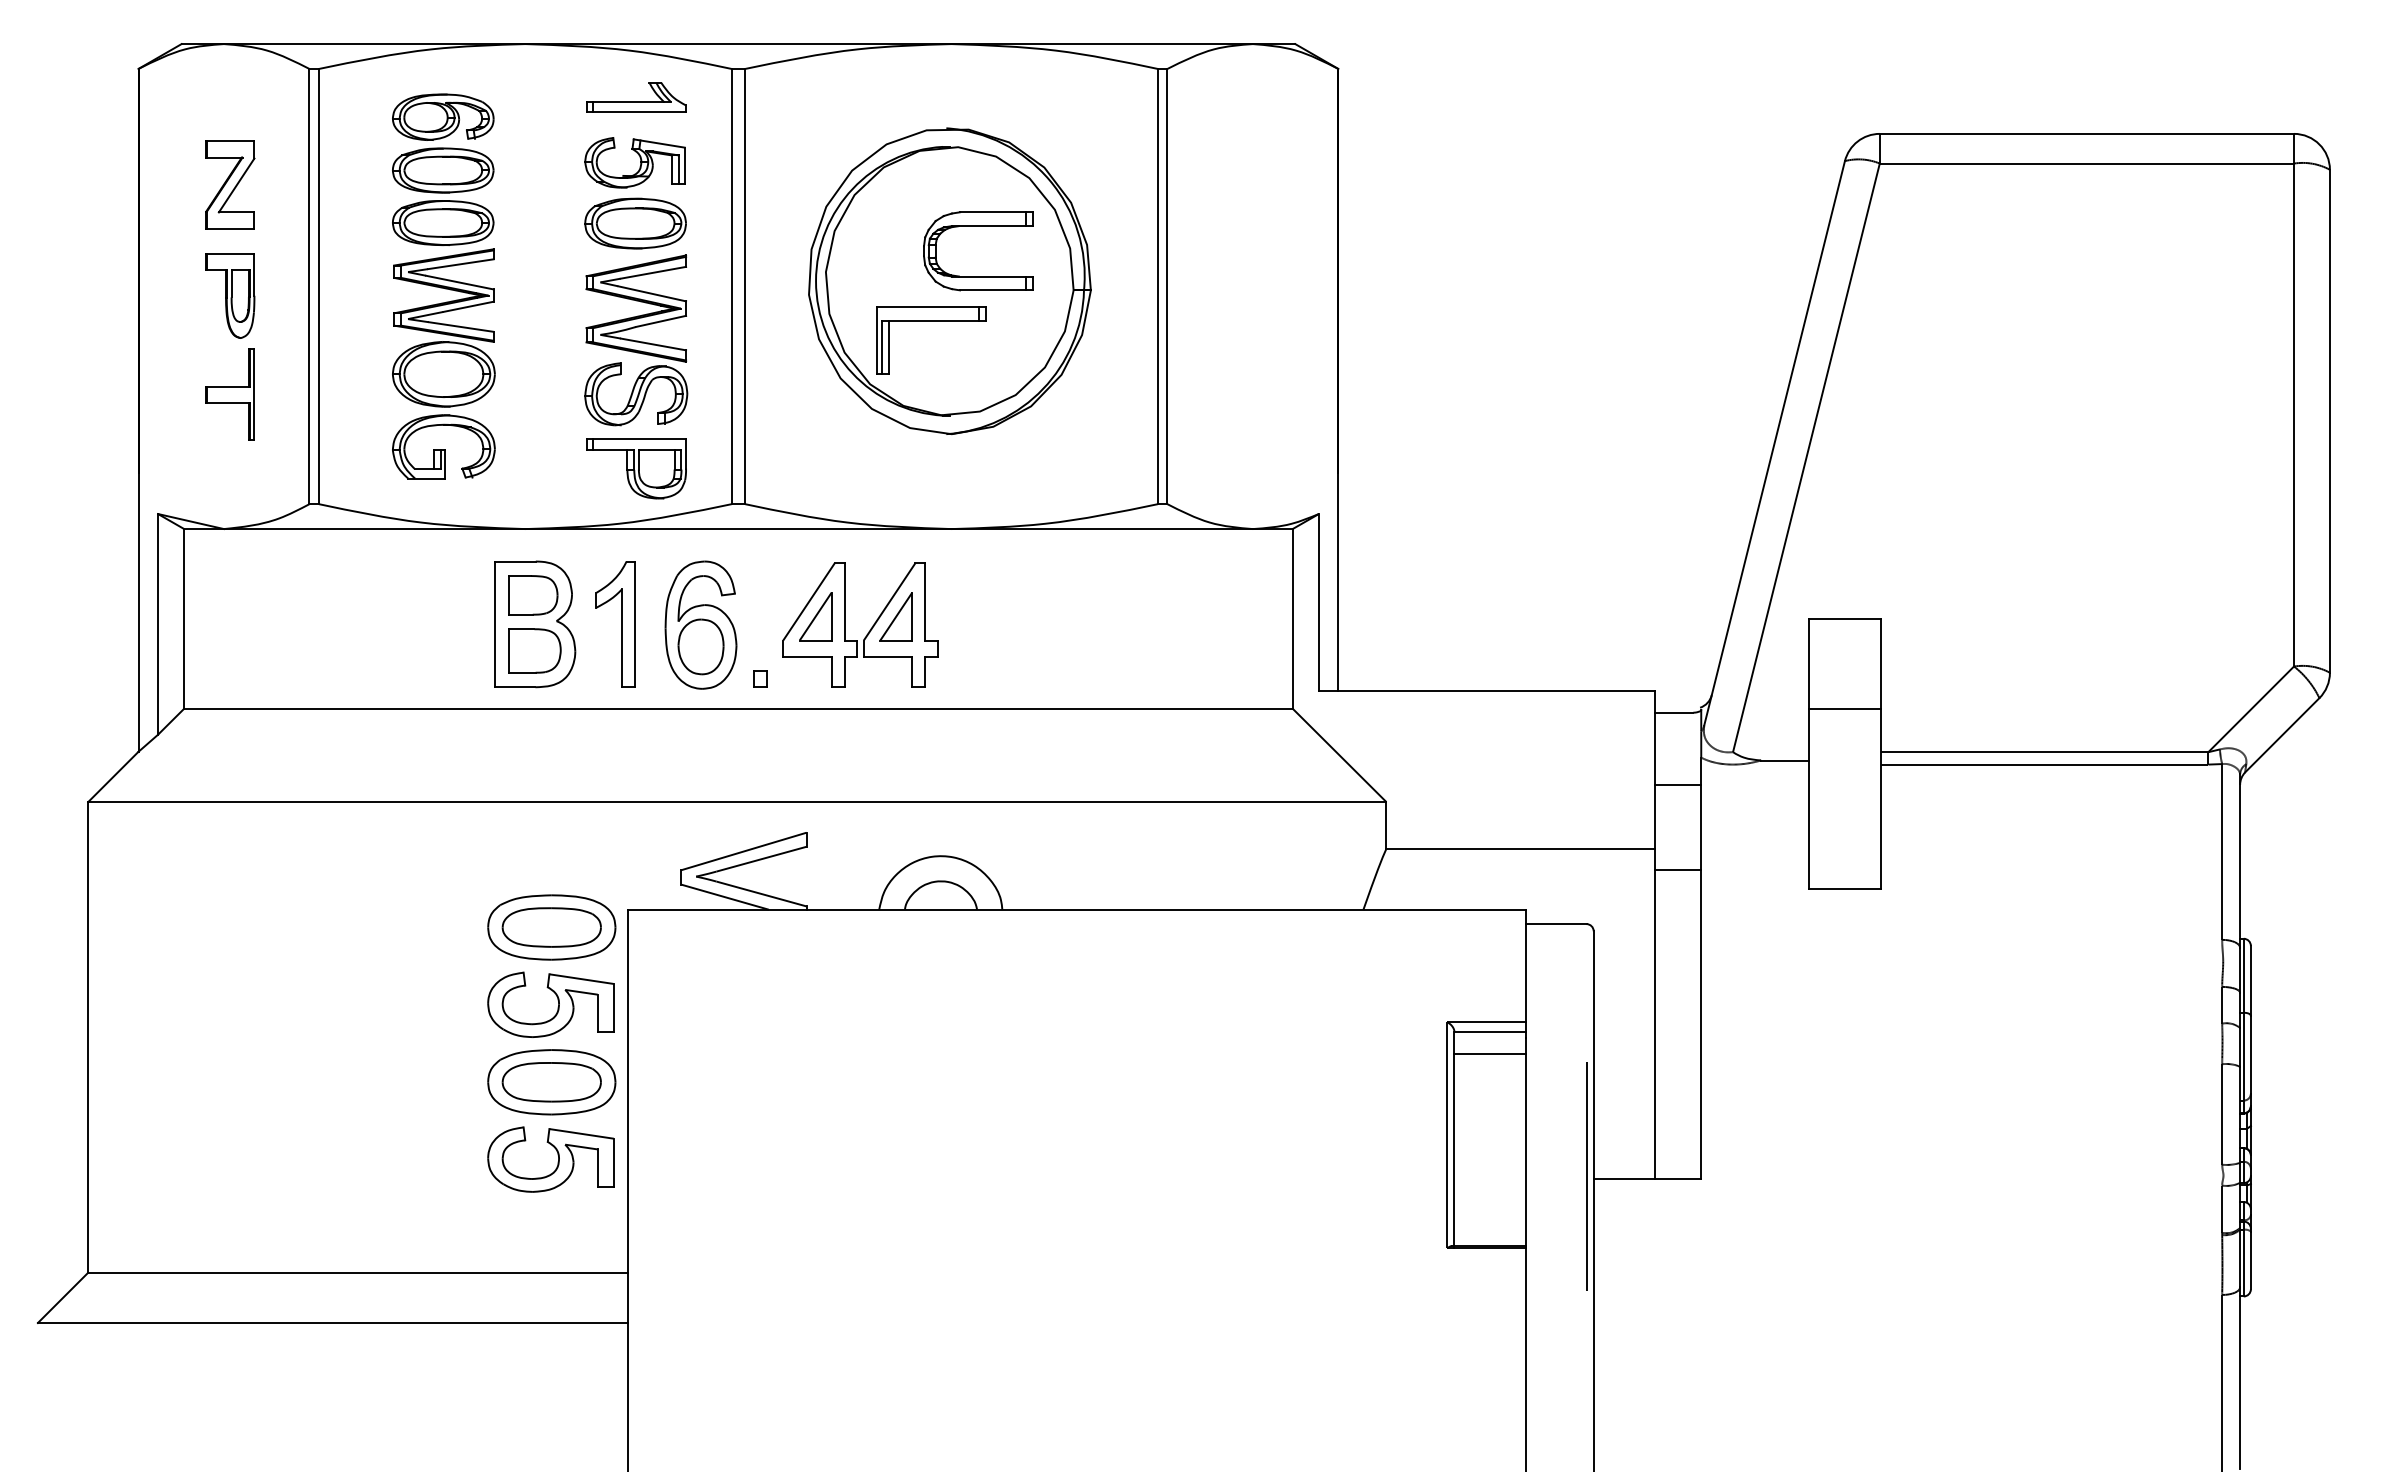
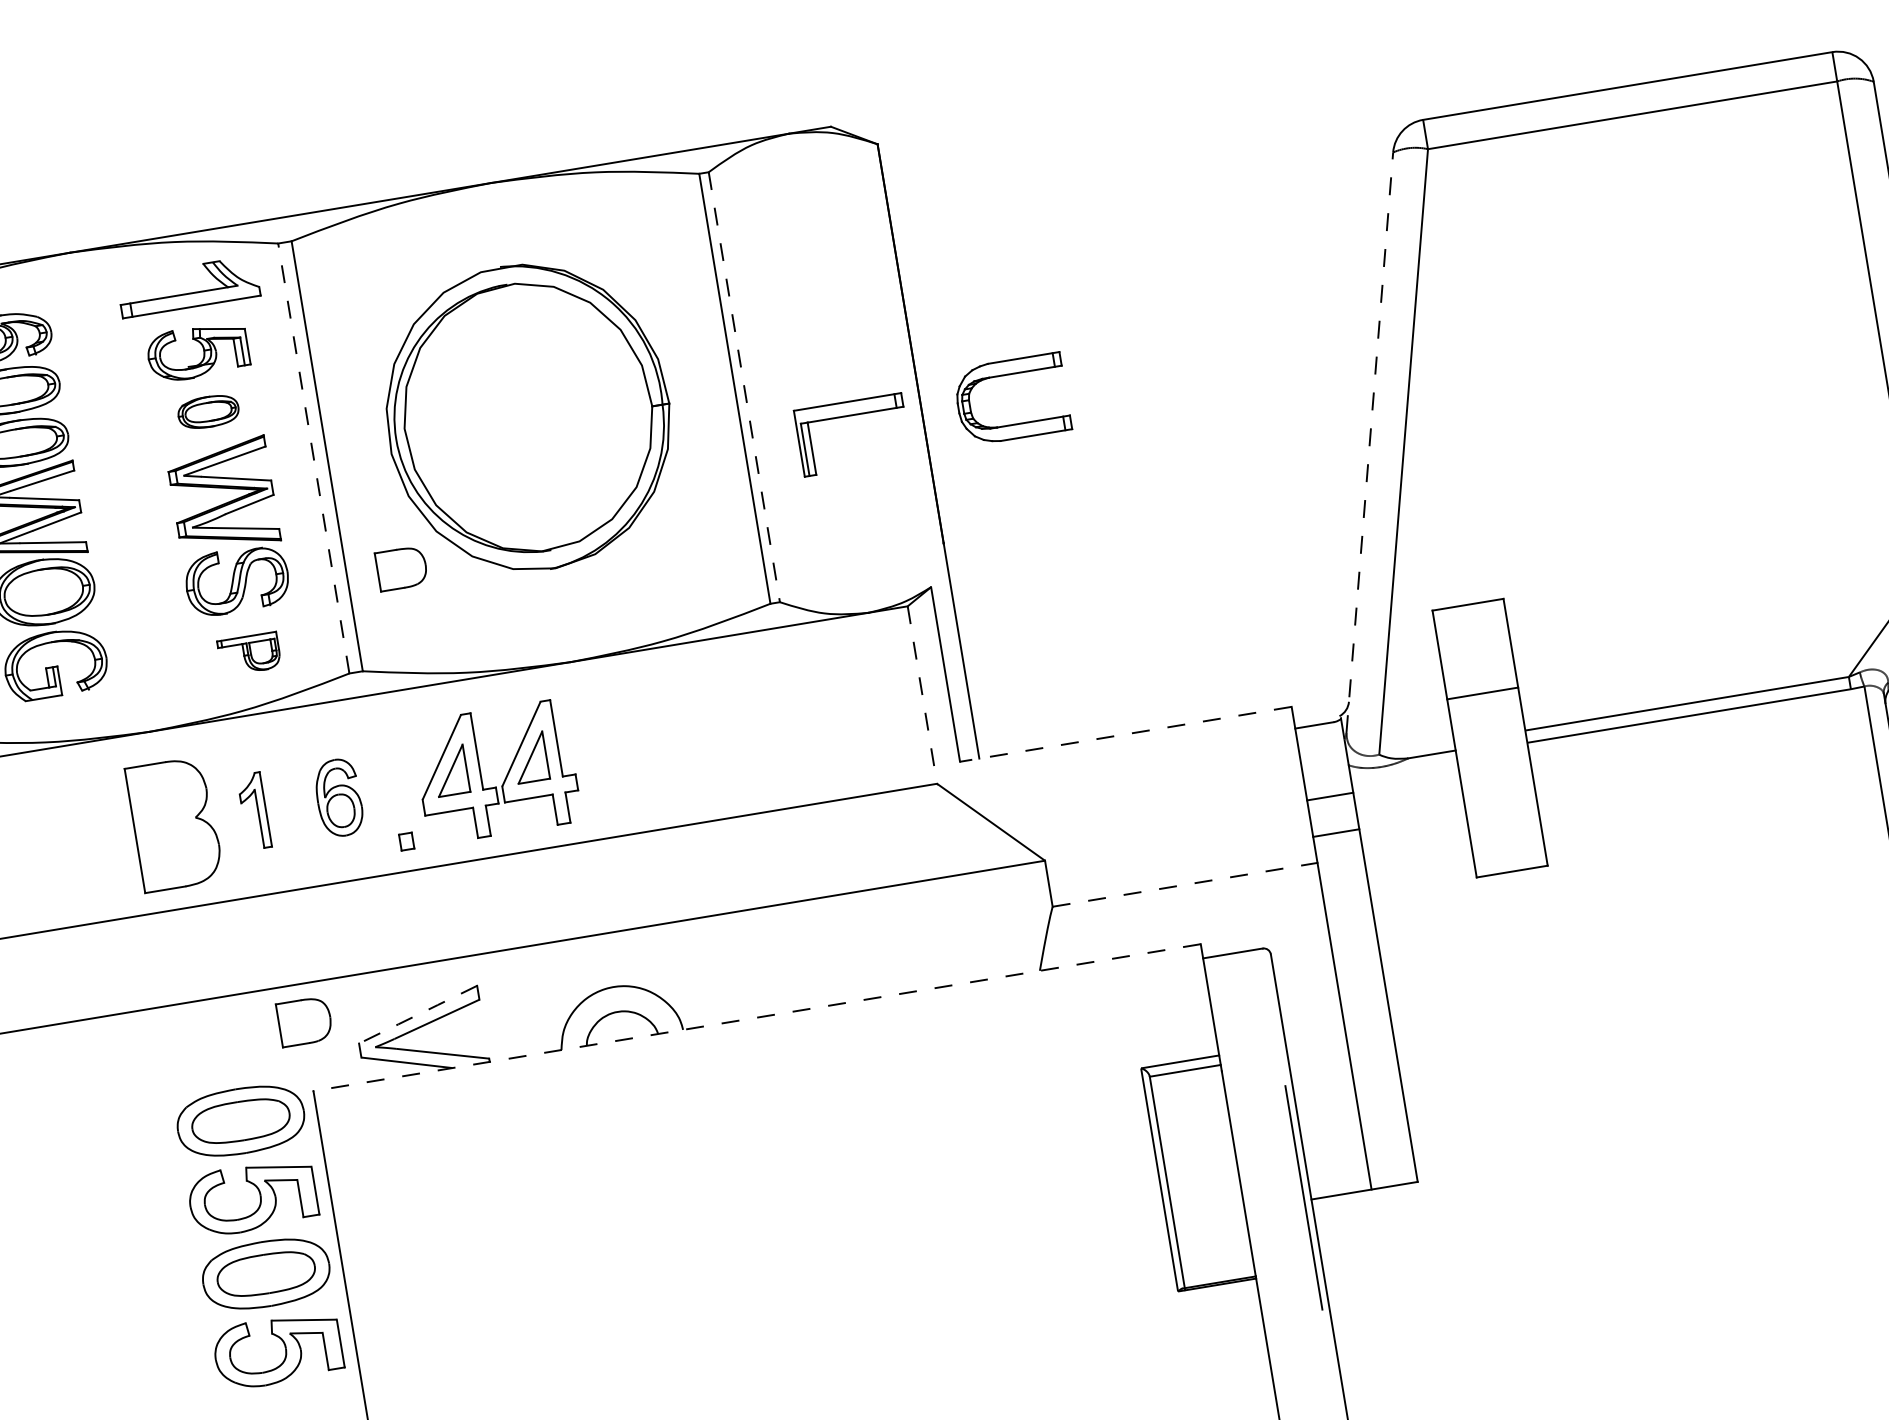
part: (636, 97) -> (188, 287), size x1.4
part: (635, 223) -> (208, 411), size x0.6
part: (978, 226) -> (1008, 374), moved
line: (731, 286) -> (313, 458), solid -> dashed
line: (1167, 286) -> (744, 387), solid -> dashed
part: (931, 321) -> (849, 416), moved
line: (1774, 443) -> (1369, 442), solid -> dashed
part: (636, 468) -> (249, 653), size x0.6
part: (533, 595) -> (401, 568), moved
line: (1292, 618) -> (922, 694), solid -> dashed
part: (615, 624) -> (254, 811), size x0.6
part: (700, 624) -> (338, 797), size x0.6
part: (534, 650) -> (304, 1021), moved
line: (1486, 690) -> (1125, 734), solid -> dashed
line: (1521, 848) -> (1186, 884), solid -> dashed
line: (743, 851) -> (417, 1014), solid -> dashed
line: (1677, 870) -> (1335, 833), moved
line: (1076, 909) -> (756, 1017), solid -> dashed
line: (1490, 1054) -> (1189, 1093), removed

